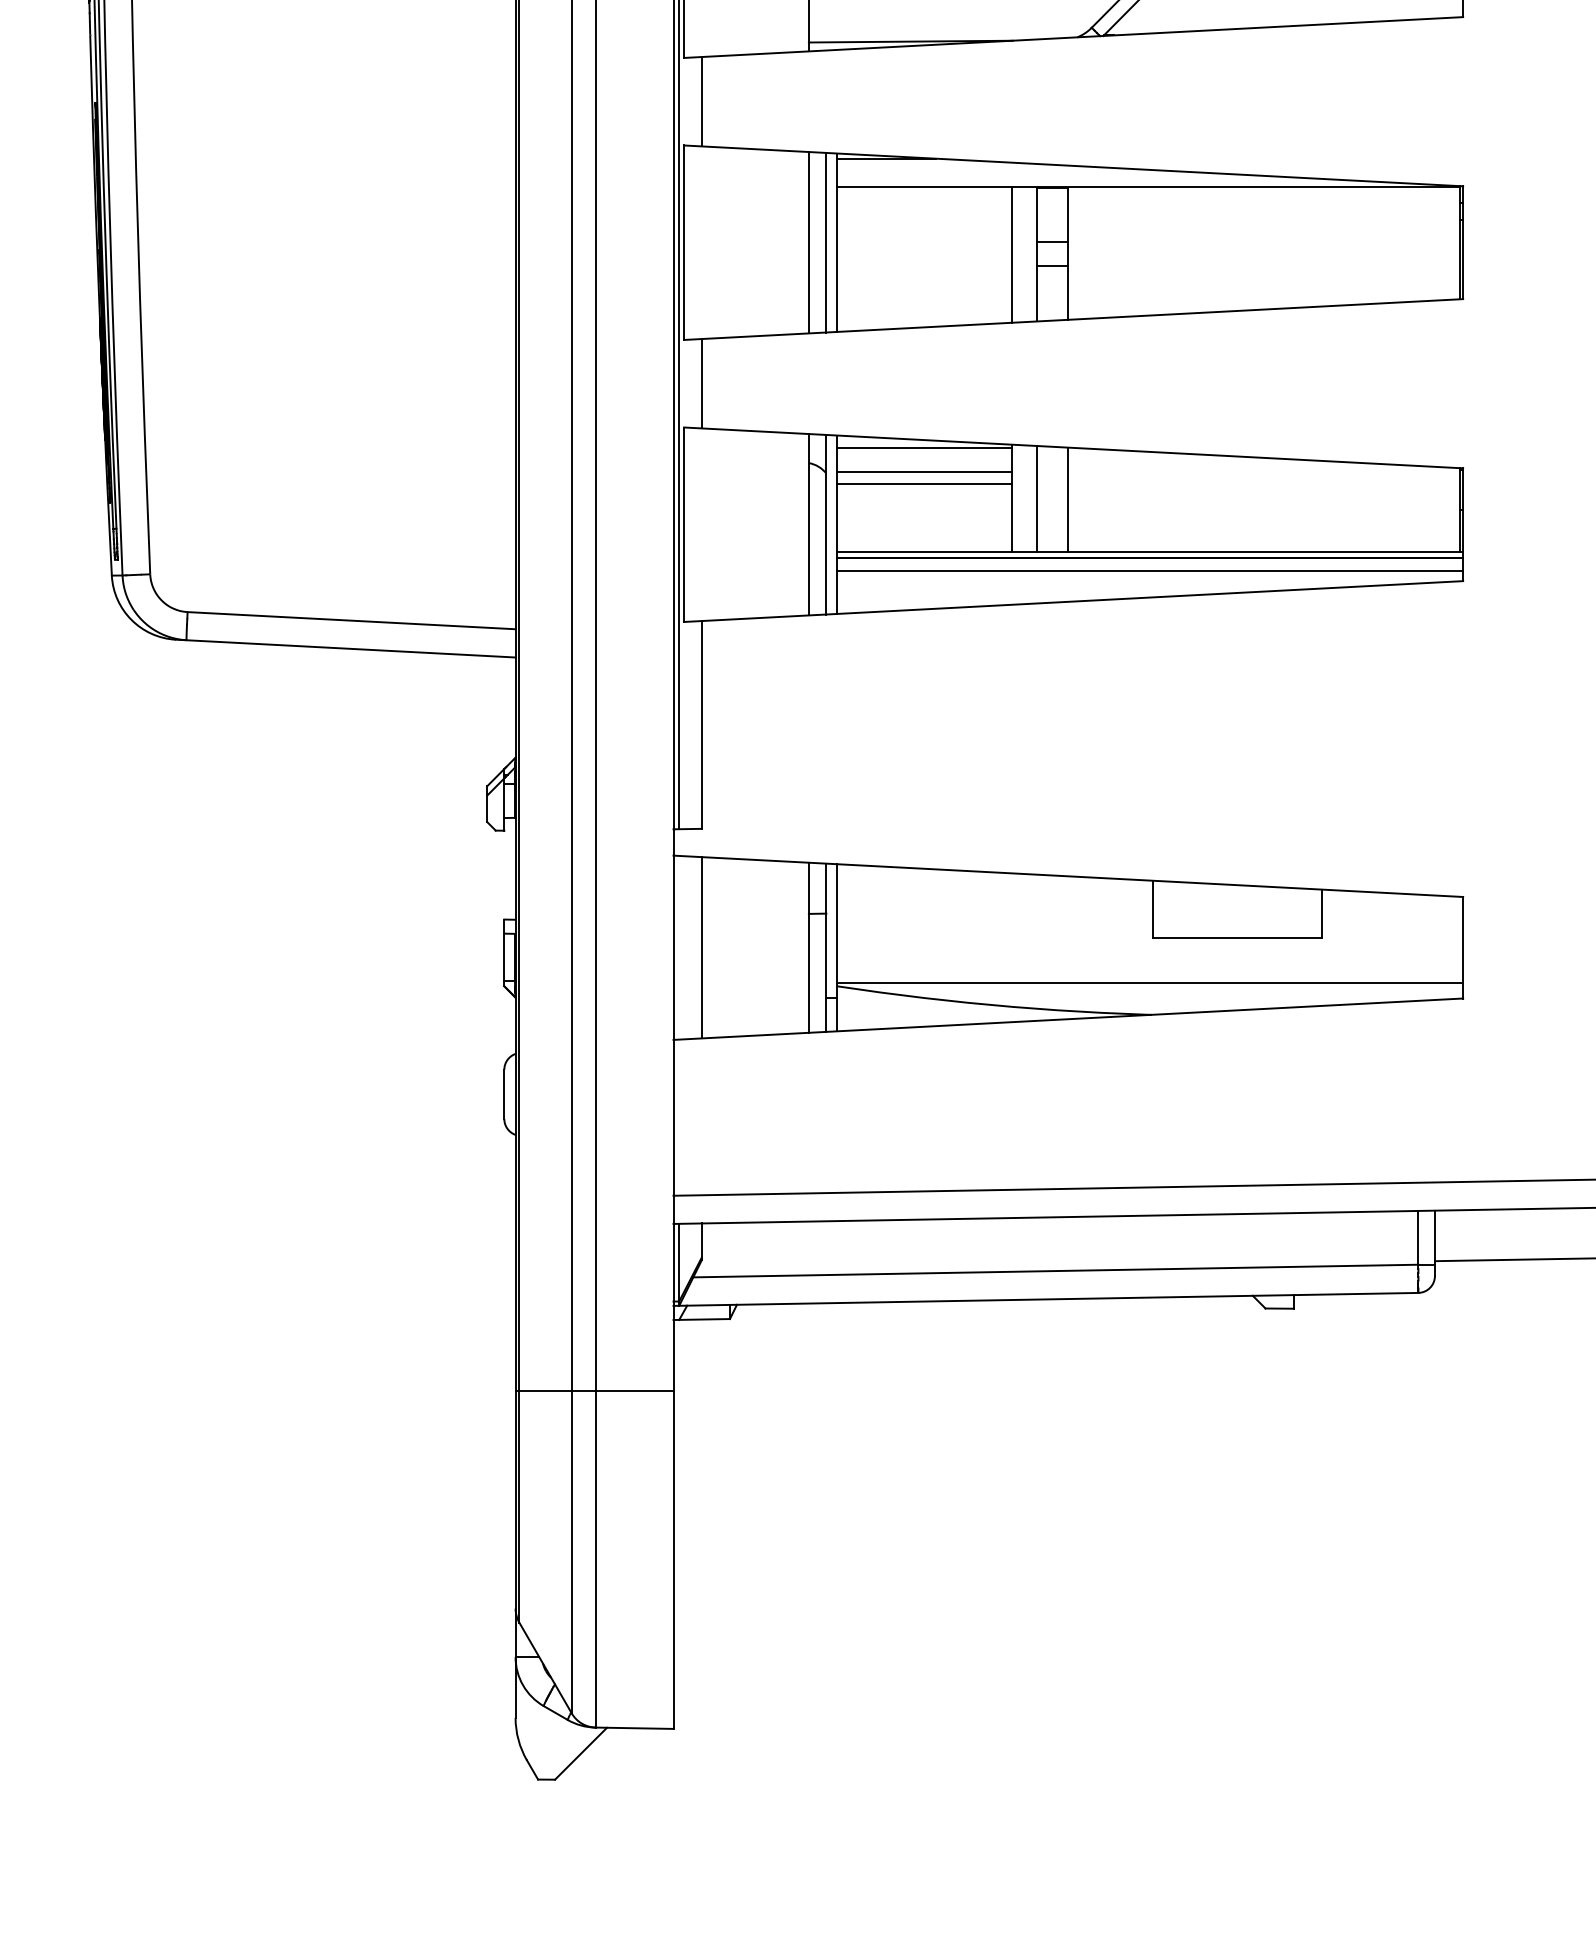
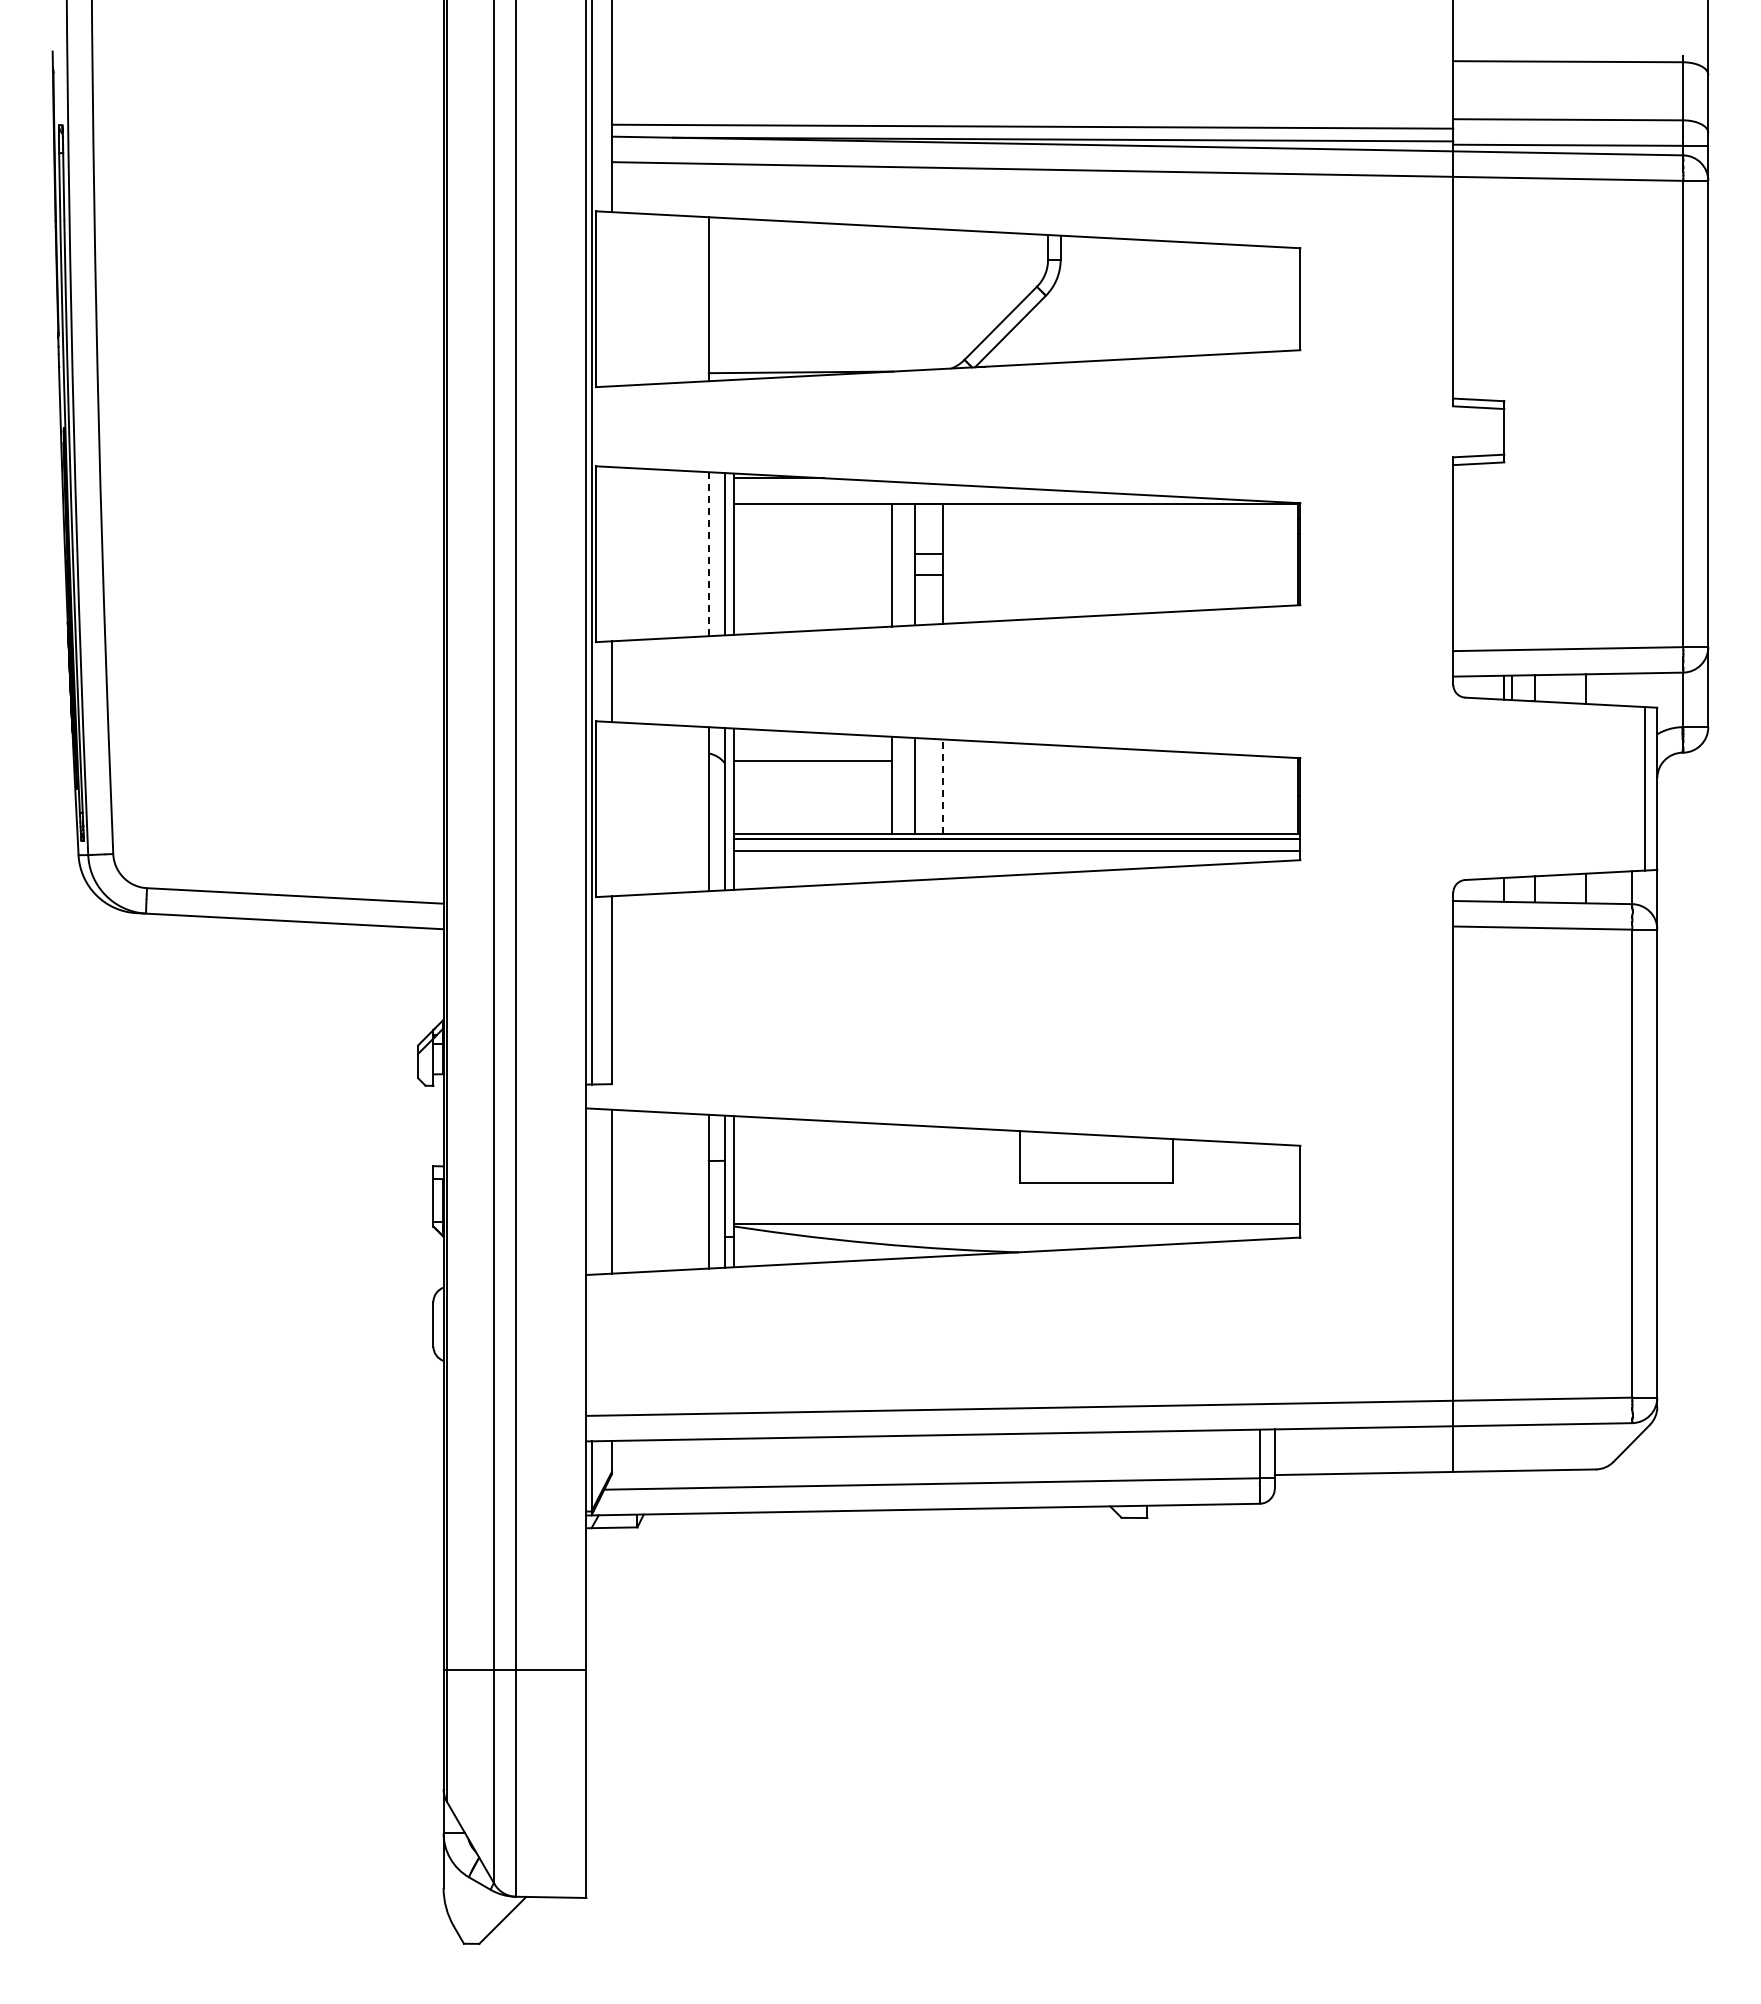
line: (701, 101) -> (611, 426), removed
line: (808, 241) -> (708, 553), solid -> dashed
line: (924, 447) -> (813, 739), removed
line: (924, 484) -> (813, 772), removed
line: (1068, 499) -> (943, 786), solid -> dashed
line: (593, 1391) -> (514, 1670), moved

